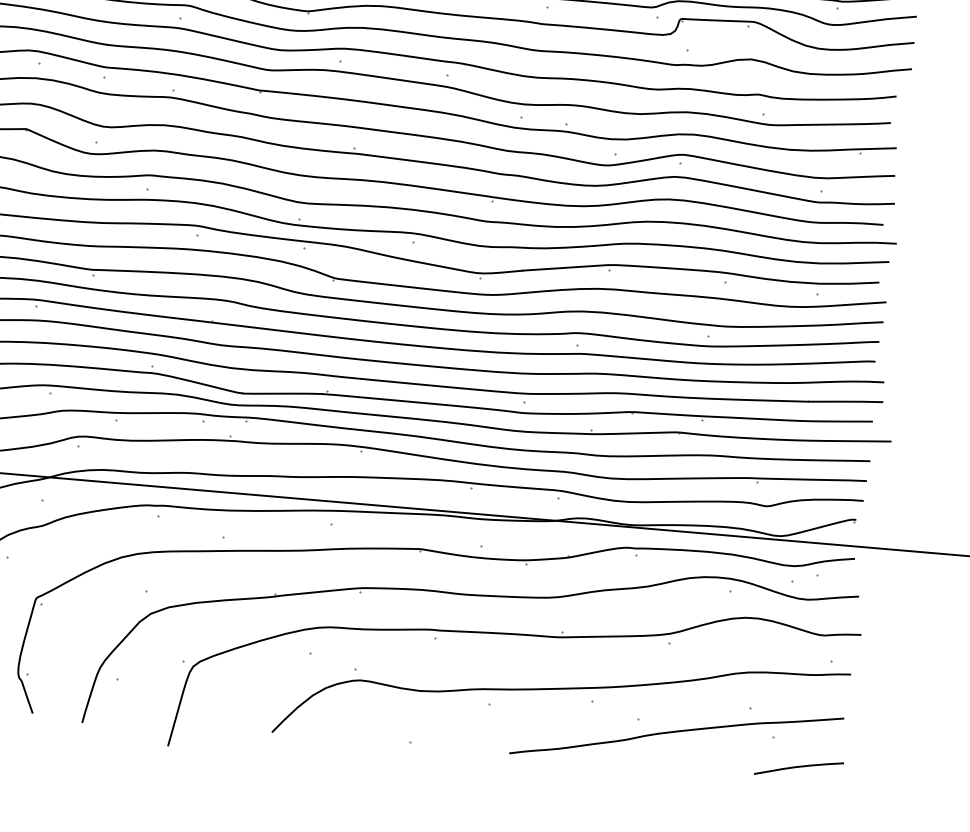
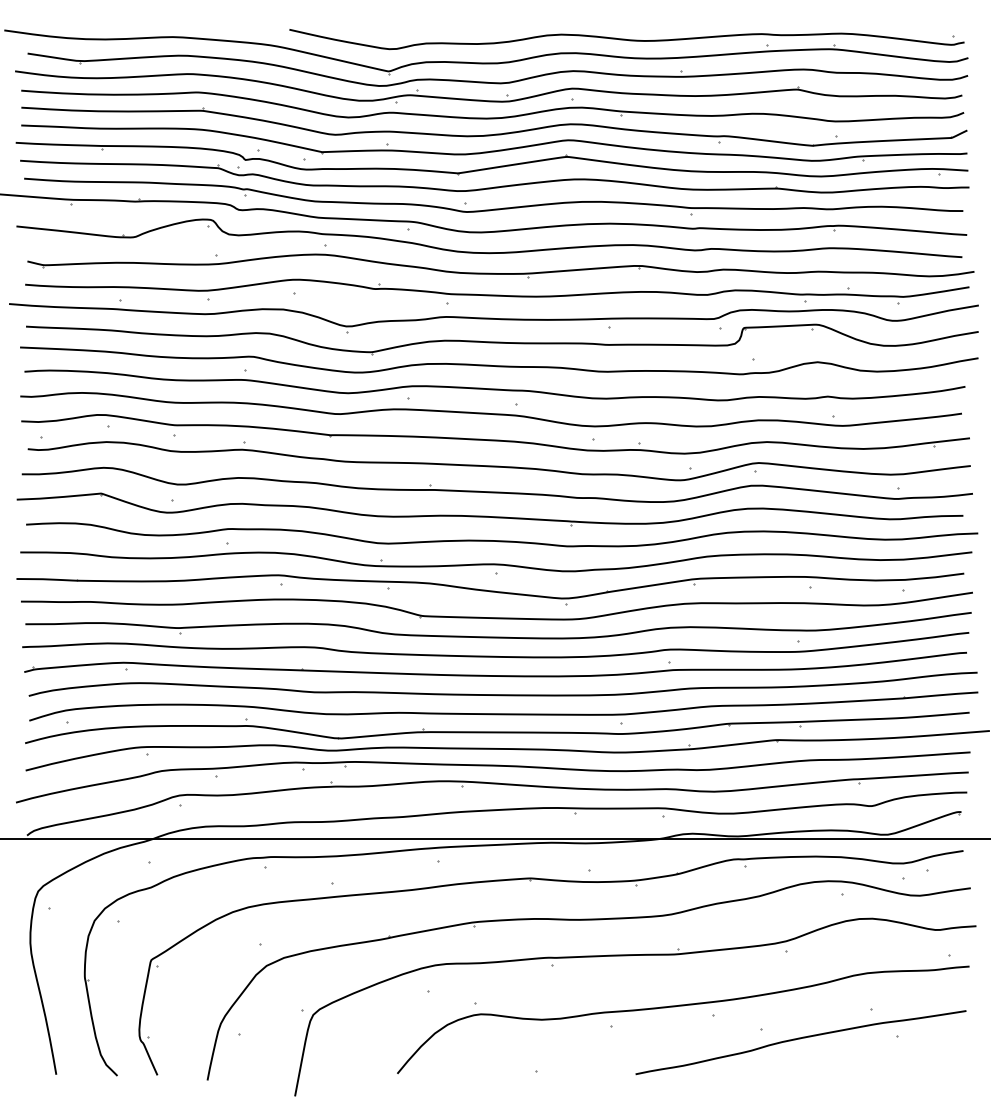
curve: (798, 767) -> (925, 1063), removed

